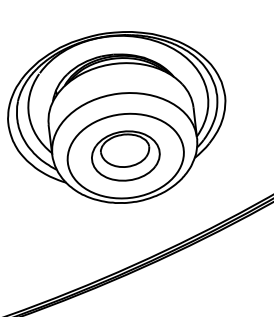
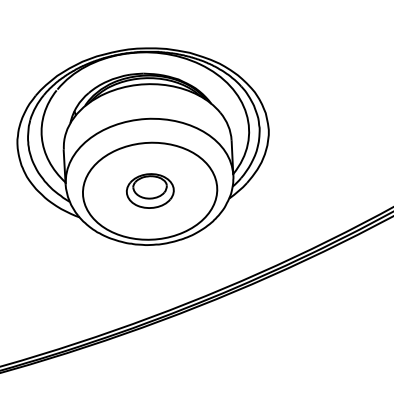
part: (126, 155) -> (150, 190), size x0.6

